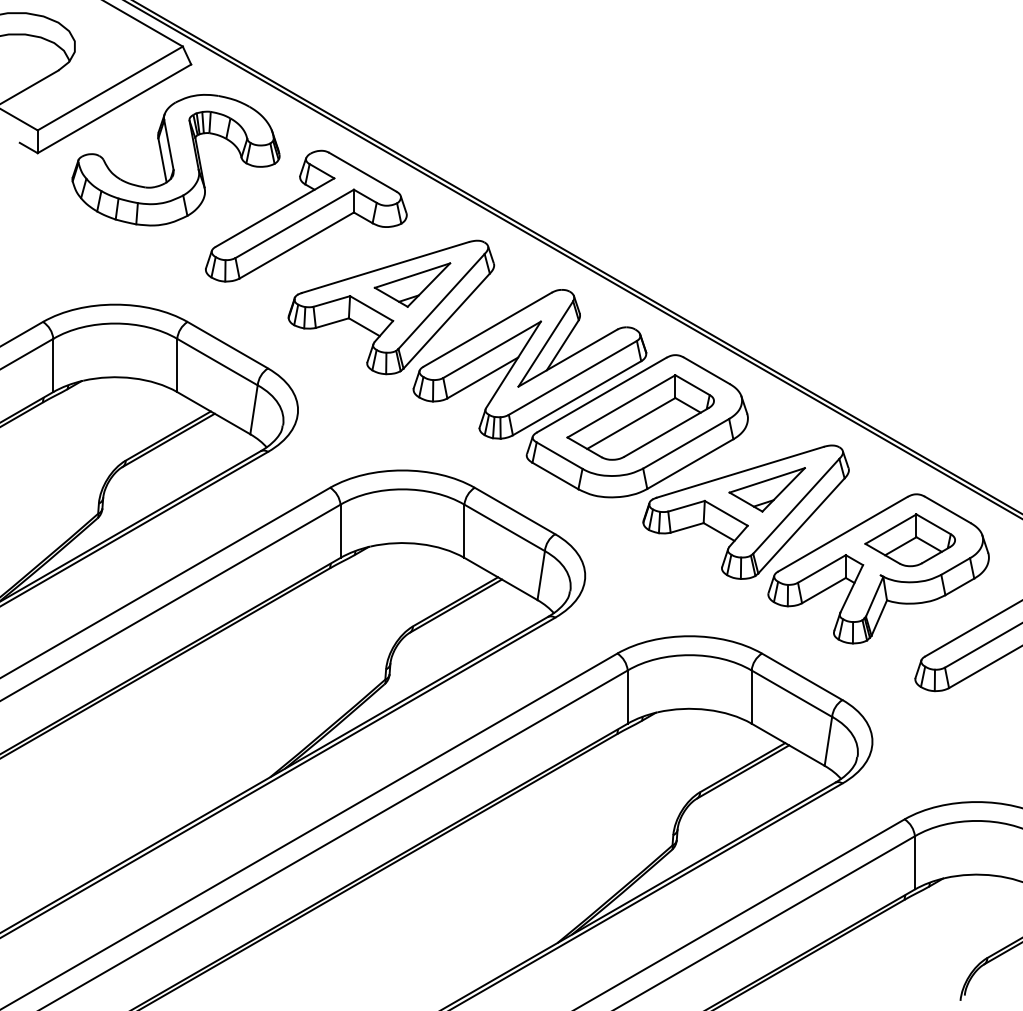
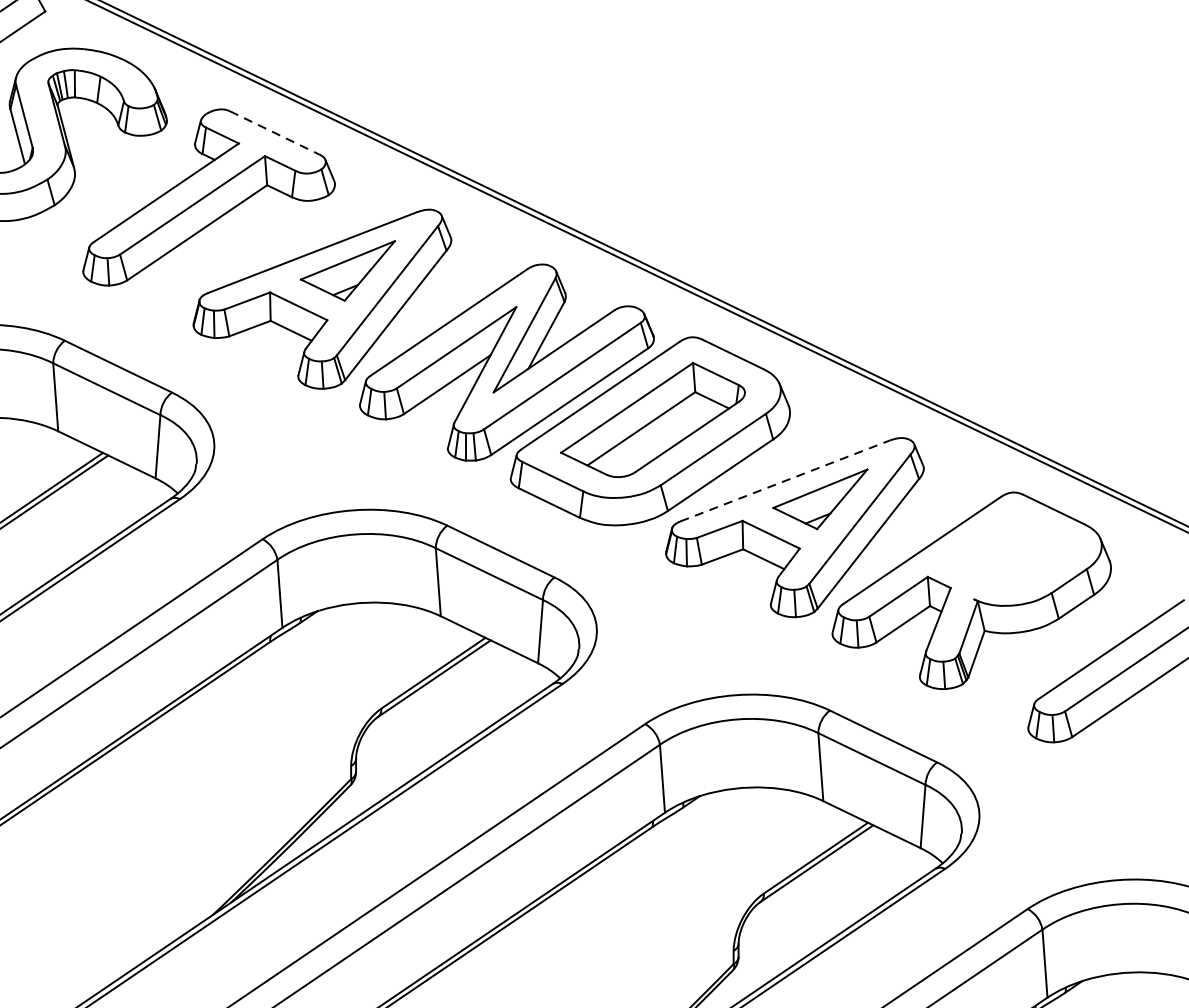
line: (362, 172) -> (274, 133), solid -> dashed
line: (740, 472) -> (785, 481), solid -> dashed
part: (909, 540) -> (1007, 552), removed

